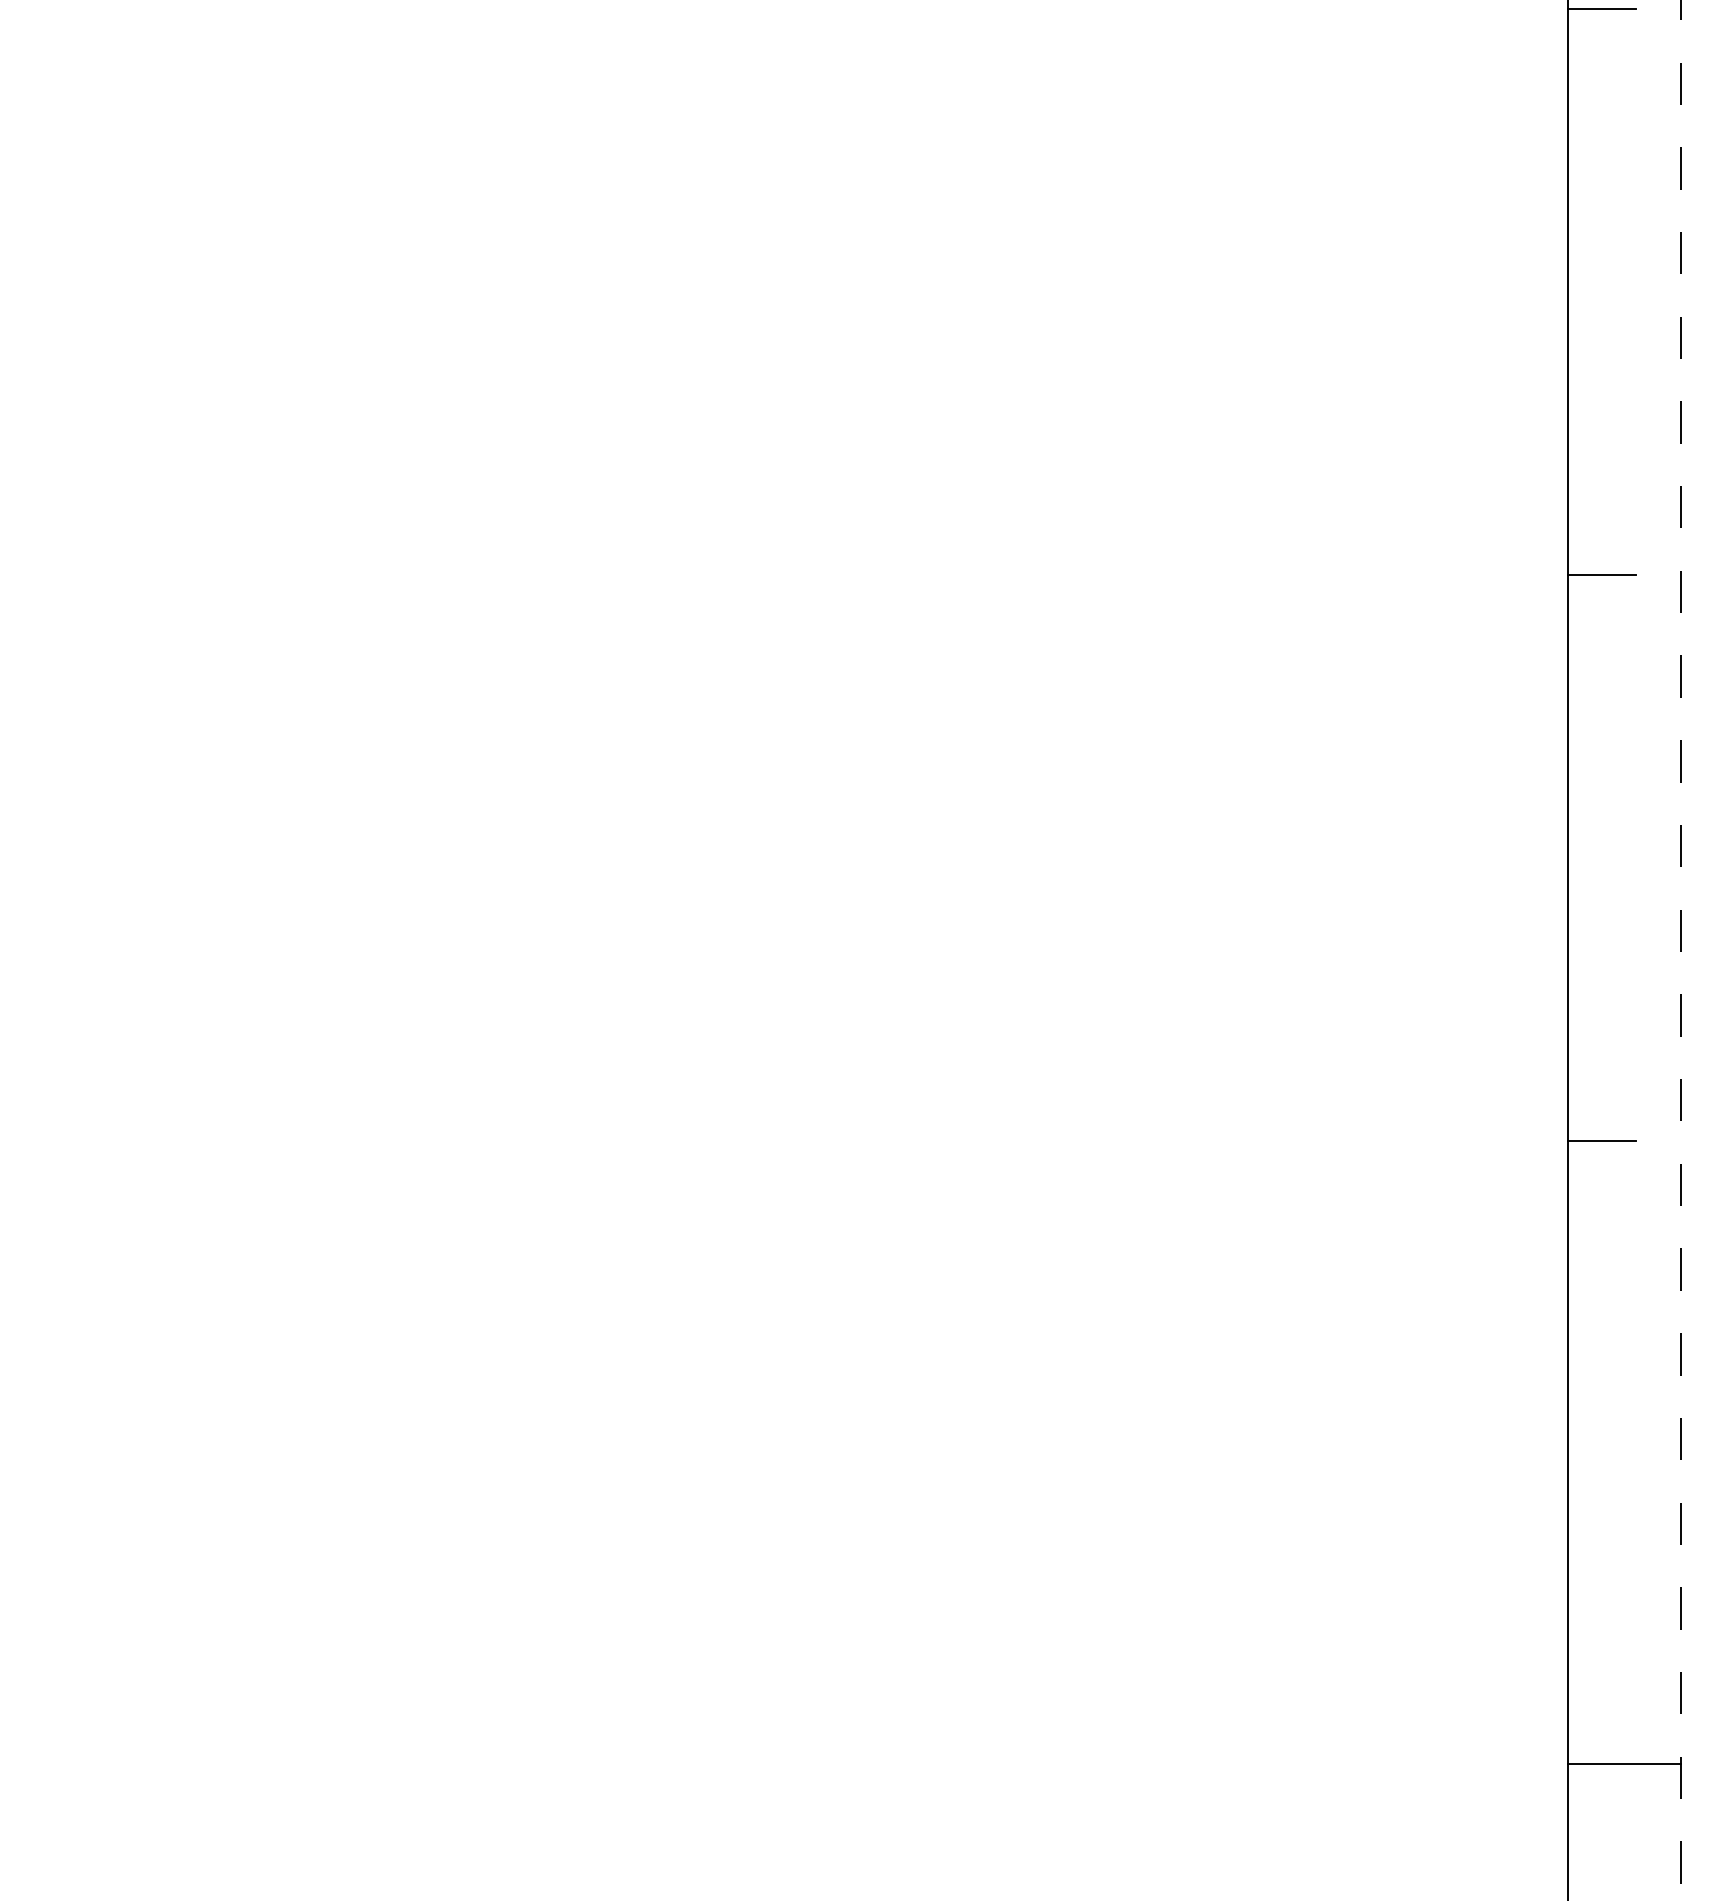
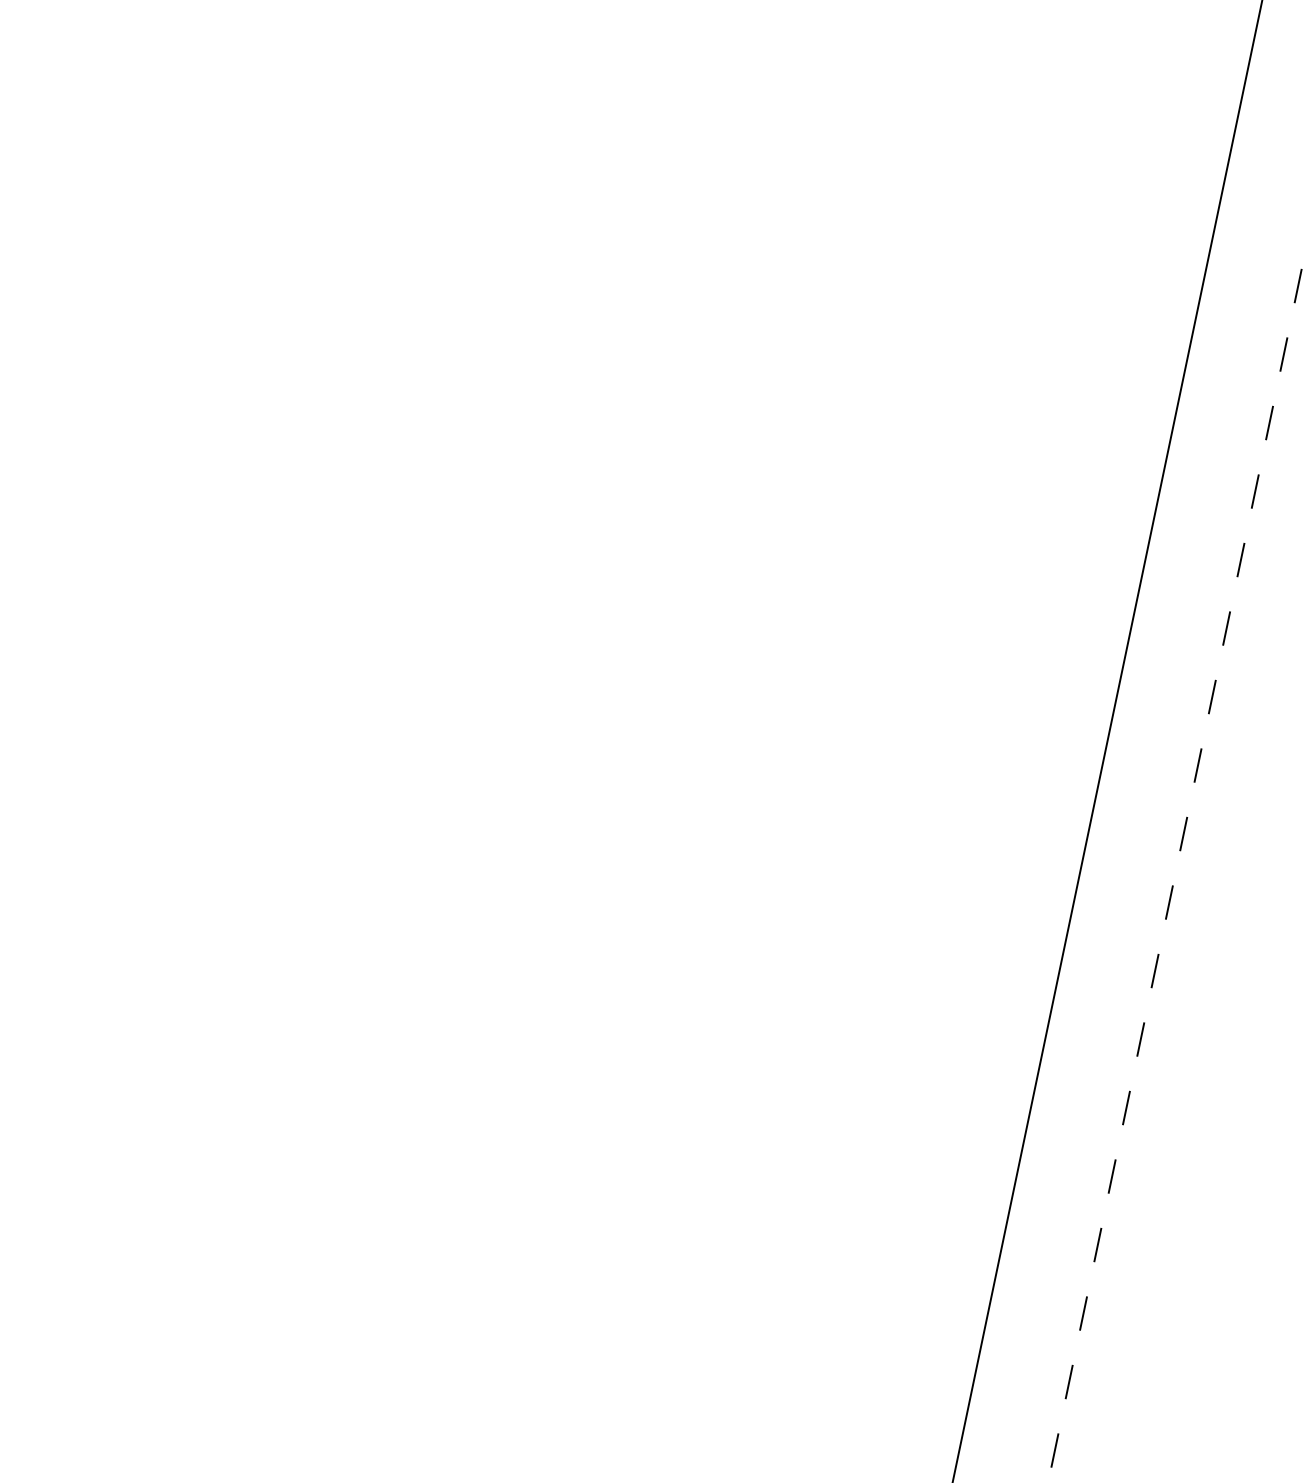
line: (1601, 575) -> (1208, 396), removed
line: (1601, 1141) -> (1112, 854), removed
line: (1623, 1764) -> (1024, 1361), removed

